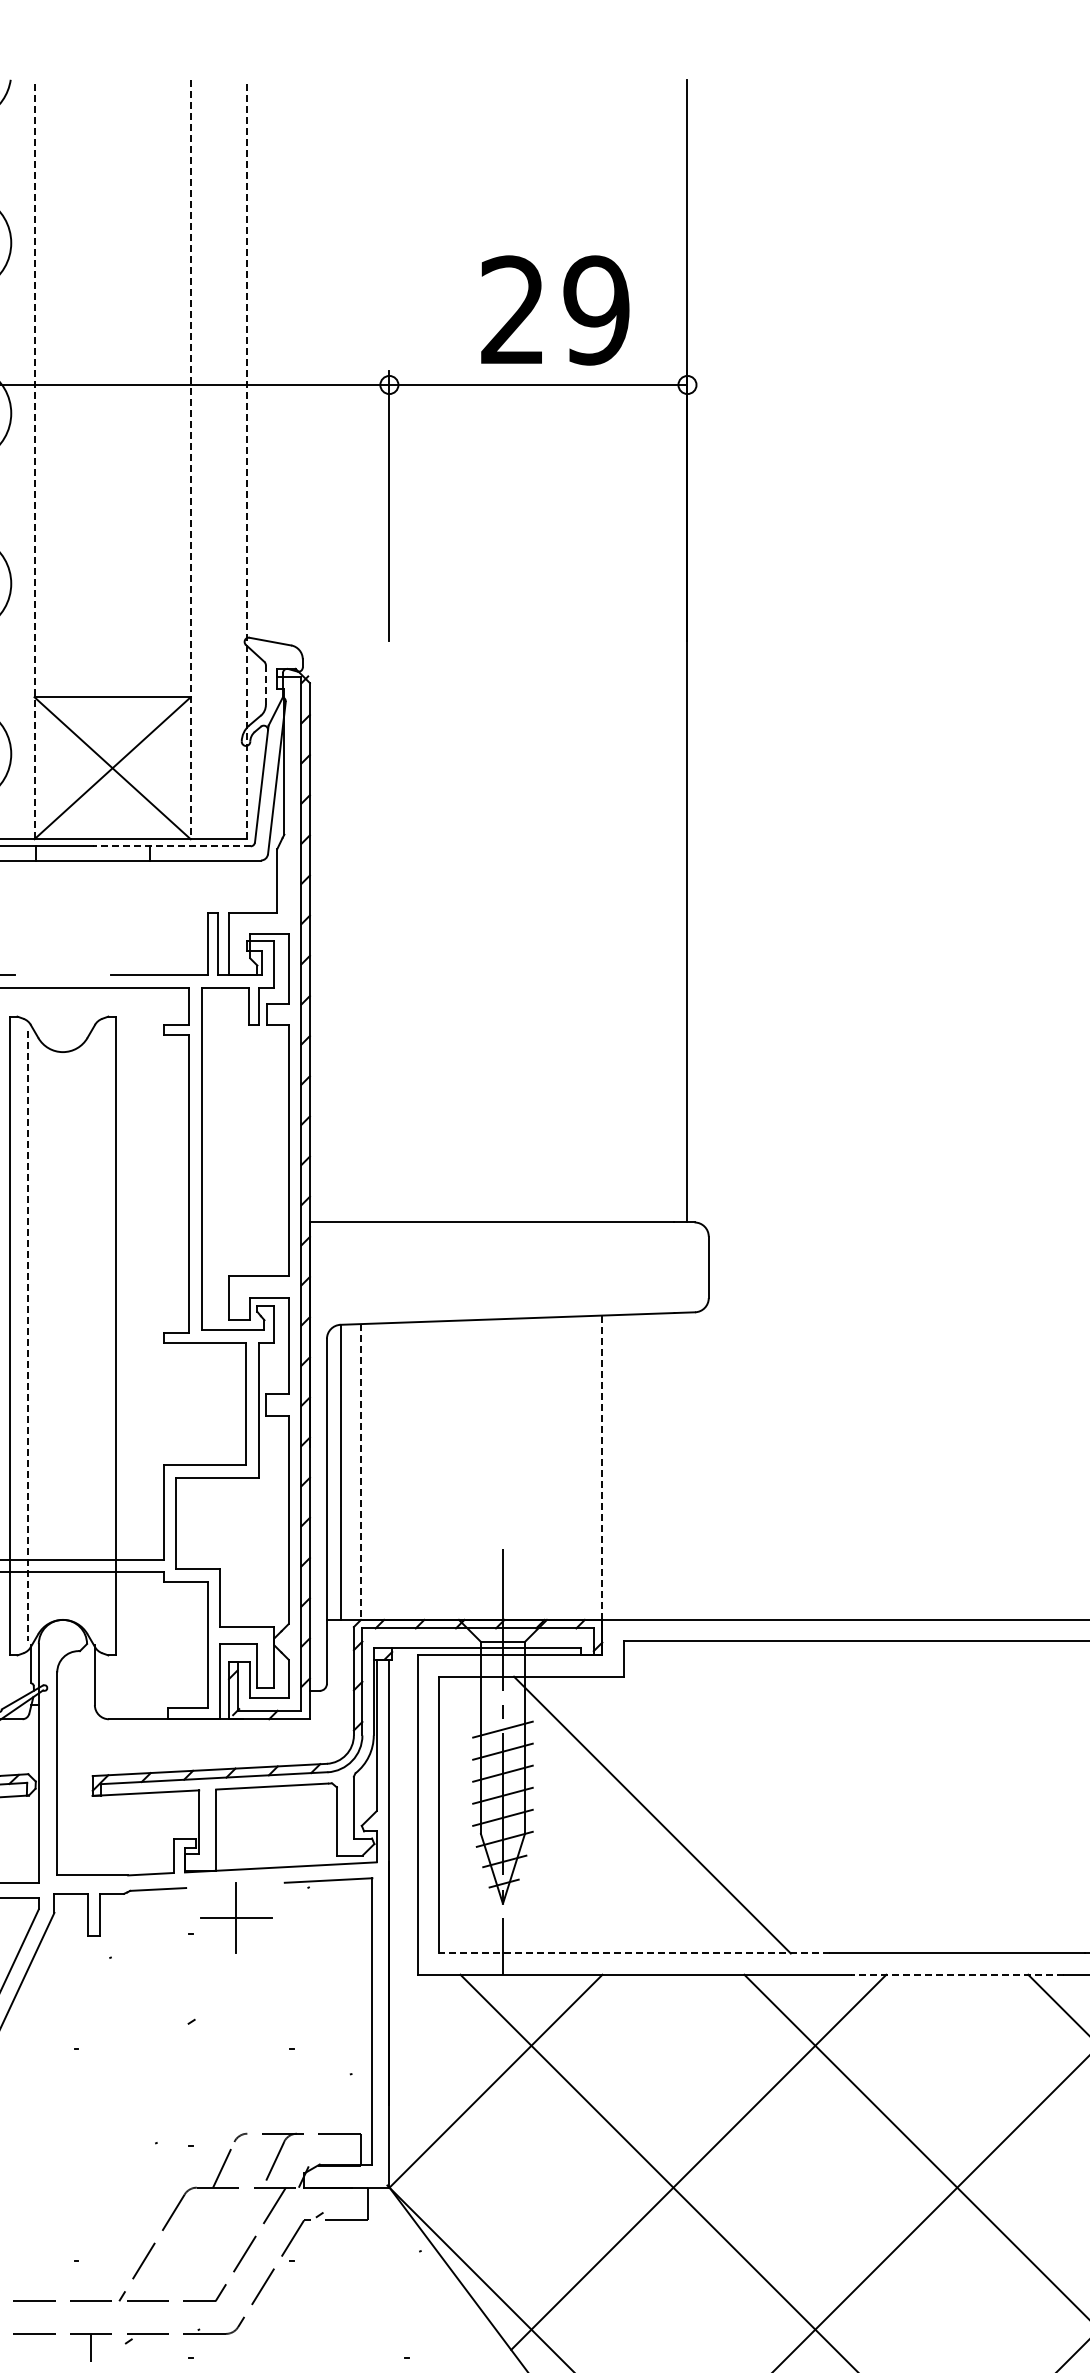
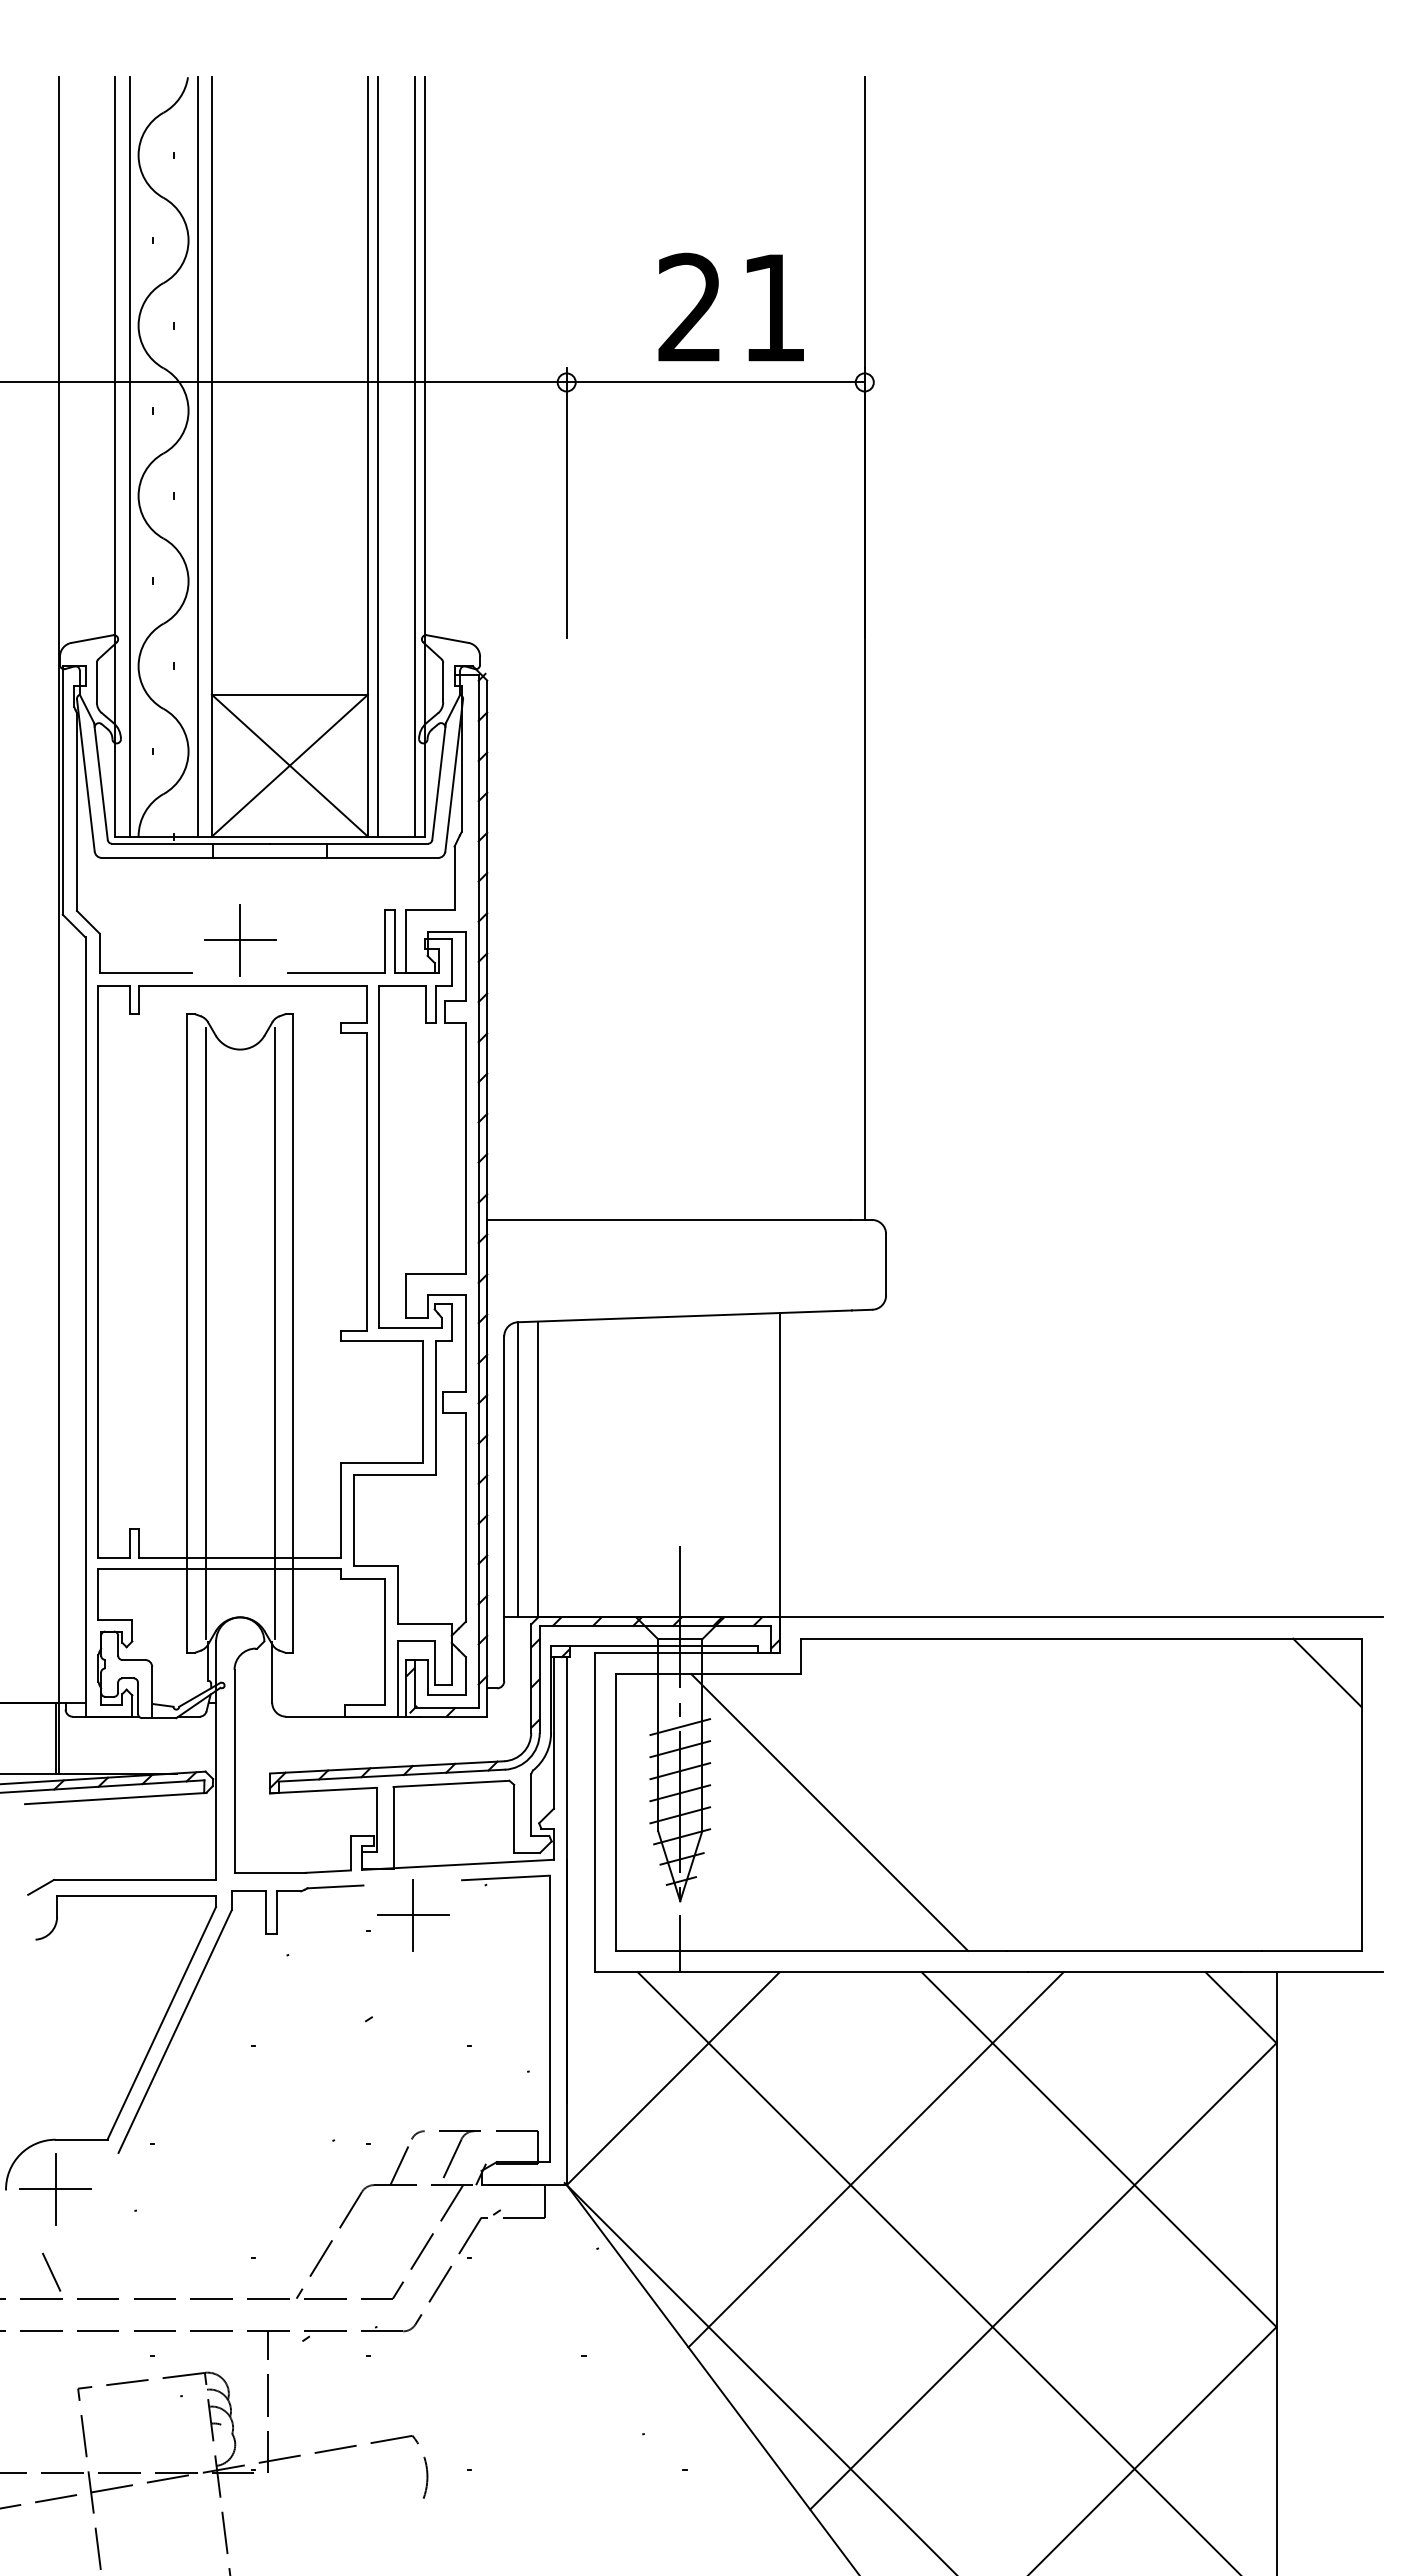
text: (596, 310) -> (773, 307), 29 -> 21
line: (20, 459) -> (197, 456), added
line: (34, 459) -> (211, 456), dashed -> solid
line: (190, 459) -> (367, 456), dashed -> solid
line: (200, 459) -> (377, 456), added
line: (237, 459) -> (414, 456), added
line: (247, 459) -> (424, 456), dashed -> solid
line: (266, 685) -> (443, 682), dashed -> solid
line: (172, 846) -> (349, 843), dashed -> solid
part: (63, 943) -> (240, 940), added
line: (28, 1336) -> (205, 1333), dashed -> solid
line: (97, 1336) -> (274, 1333), added
line: (602, 1468) -> (779, 1465), dashed -> solid
line: (361, 1472) -> (538, 1469), dashed -> solid
line: (634, 1953) -> (811, 1950), dashed -> solid
line: (957, 1975) -> (1134, 1972), dashed -> solid

